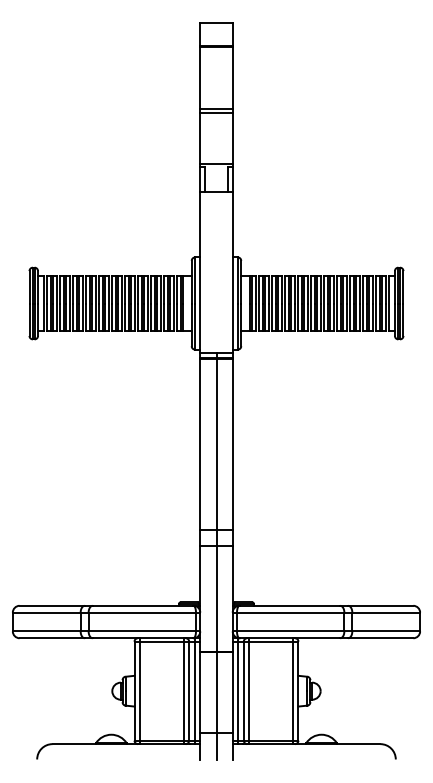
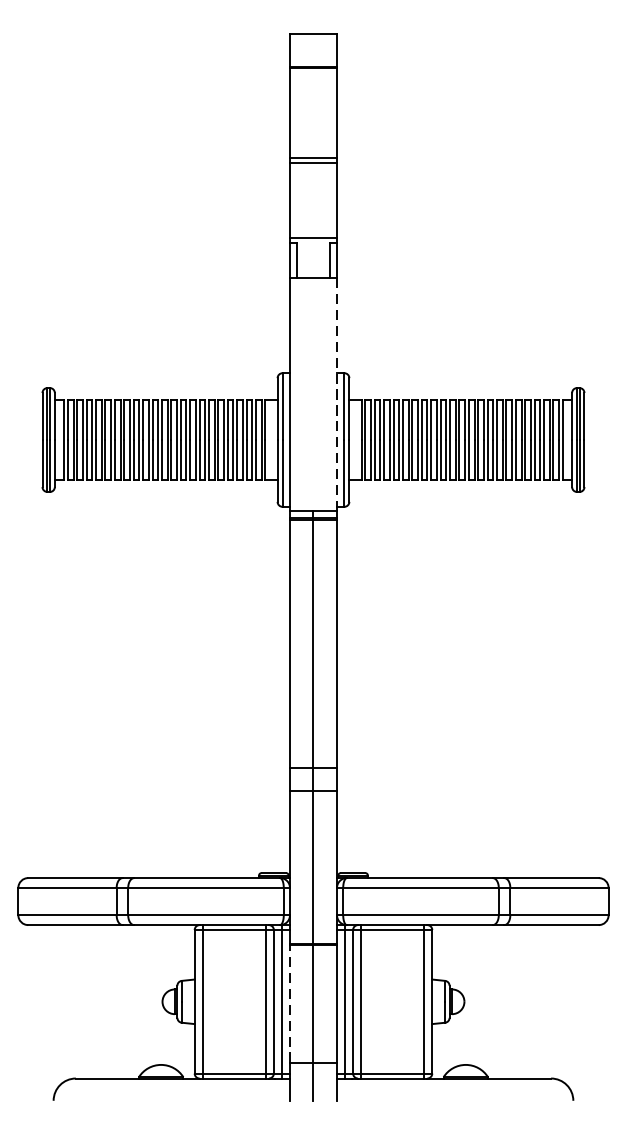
line: (232, 272) -> (336, 395), solid -> dashed
line: (200, 692) -> (290, 1003), solid -> dashed

